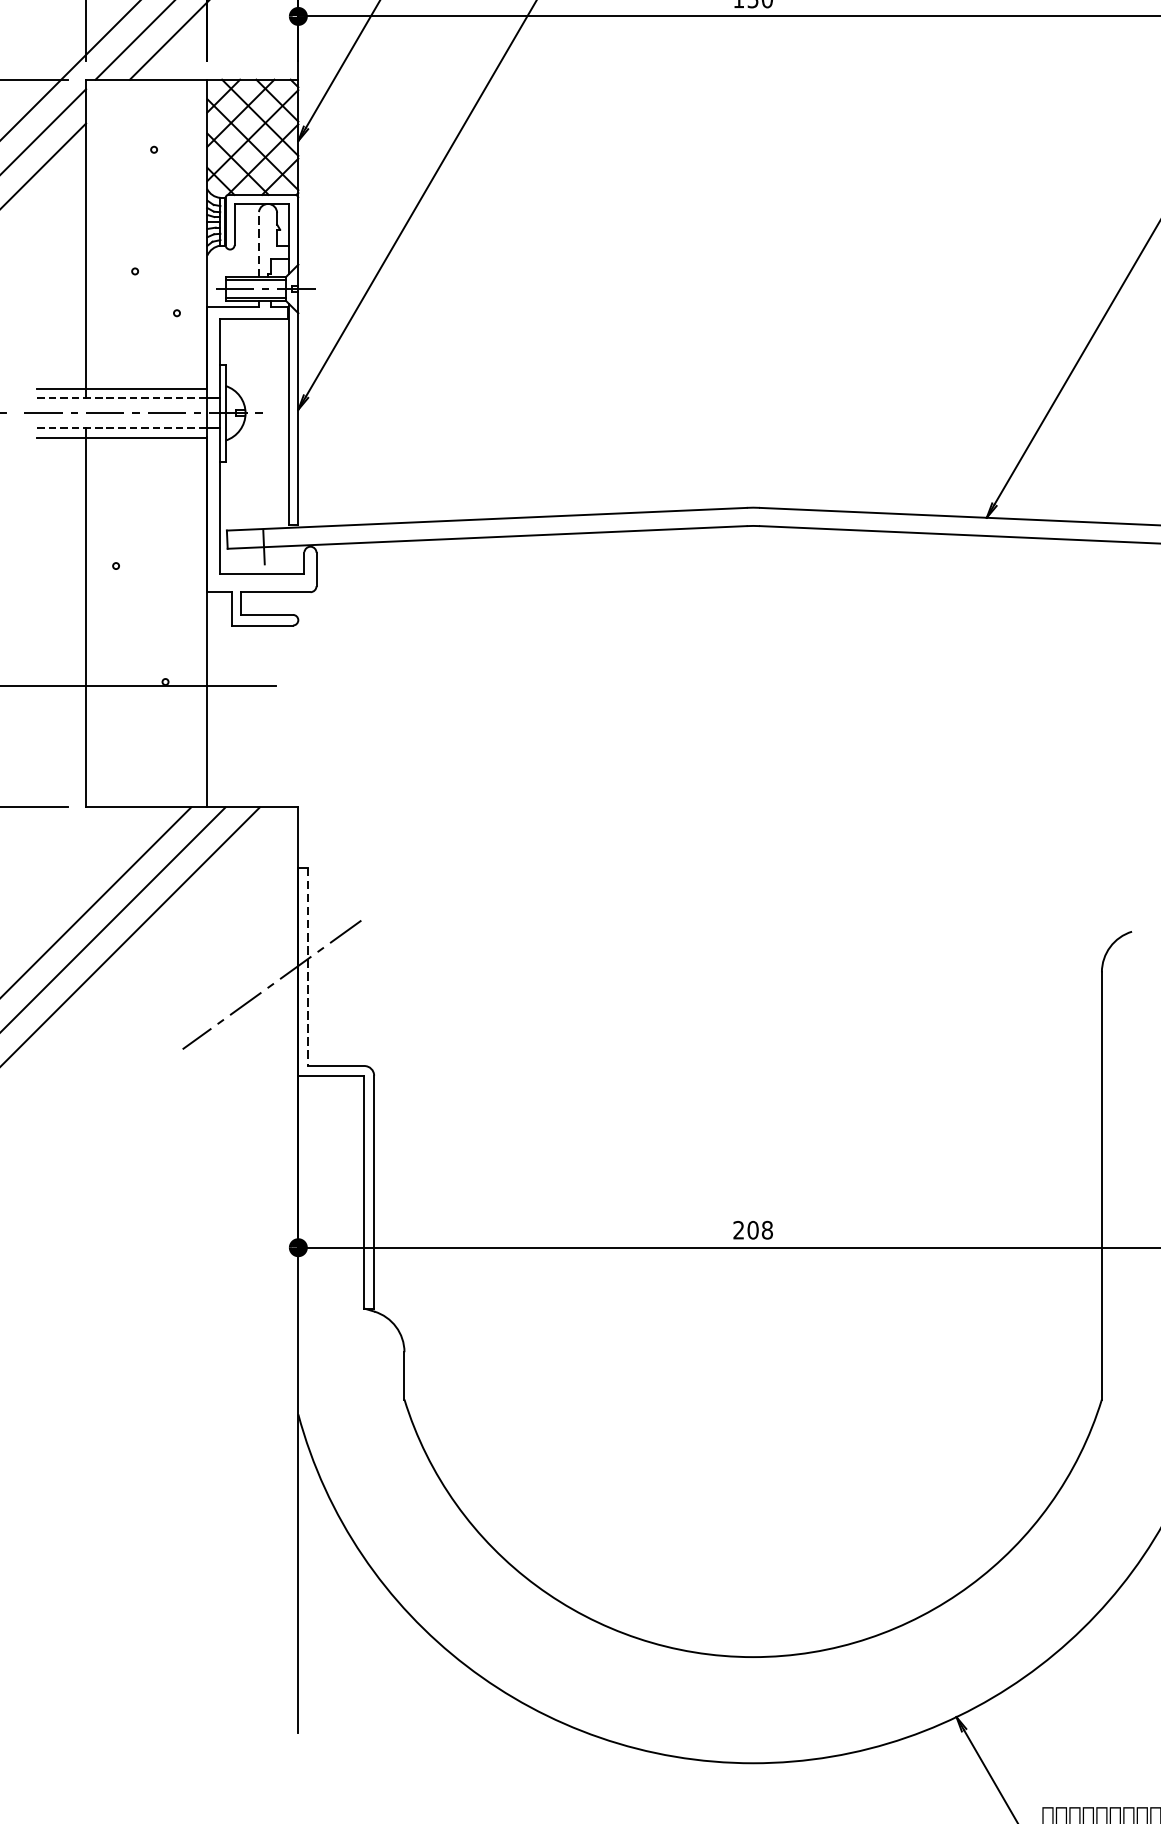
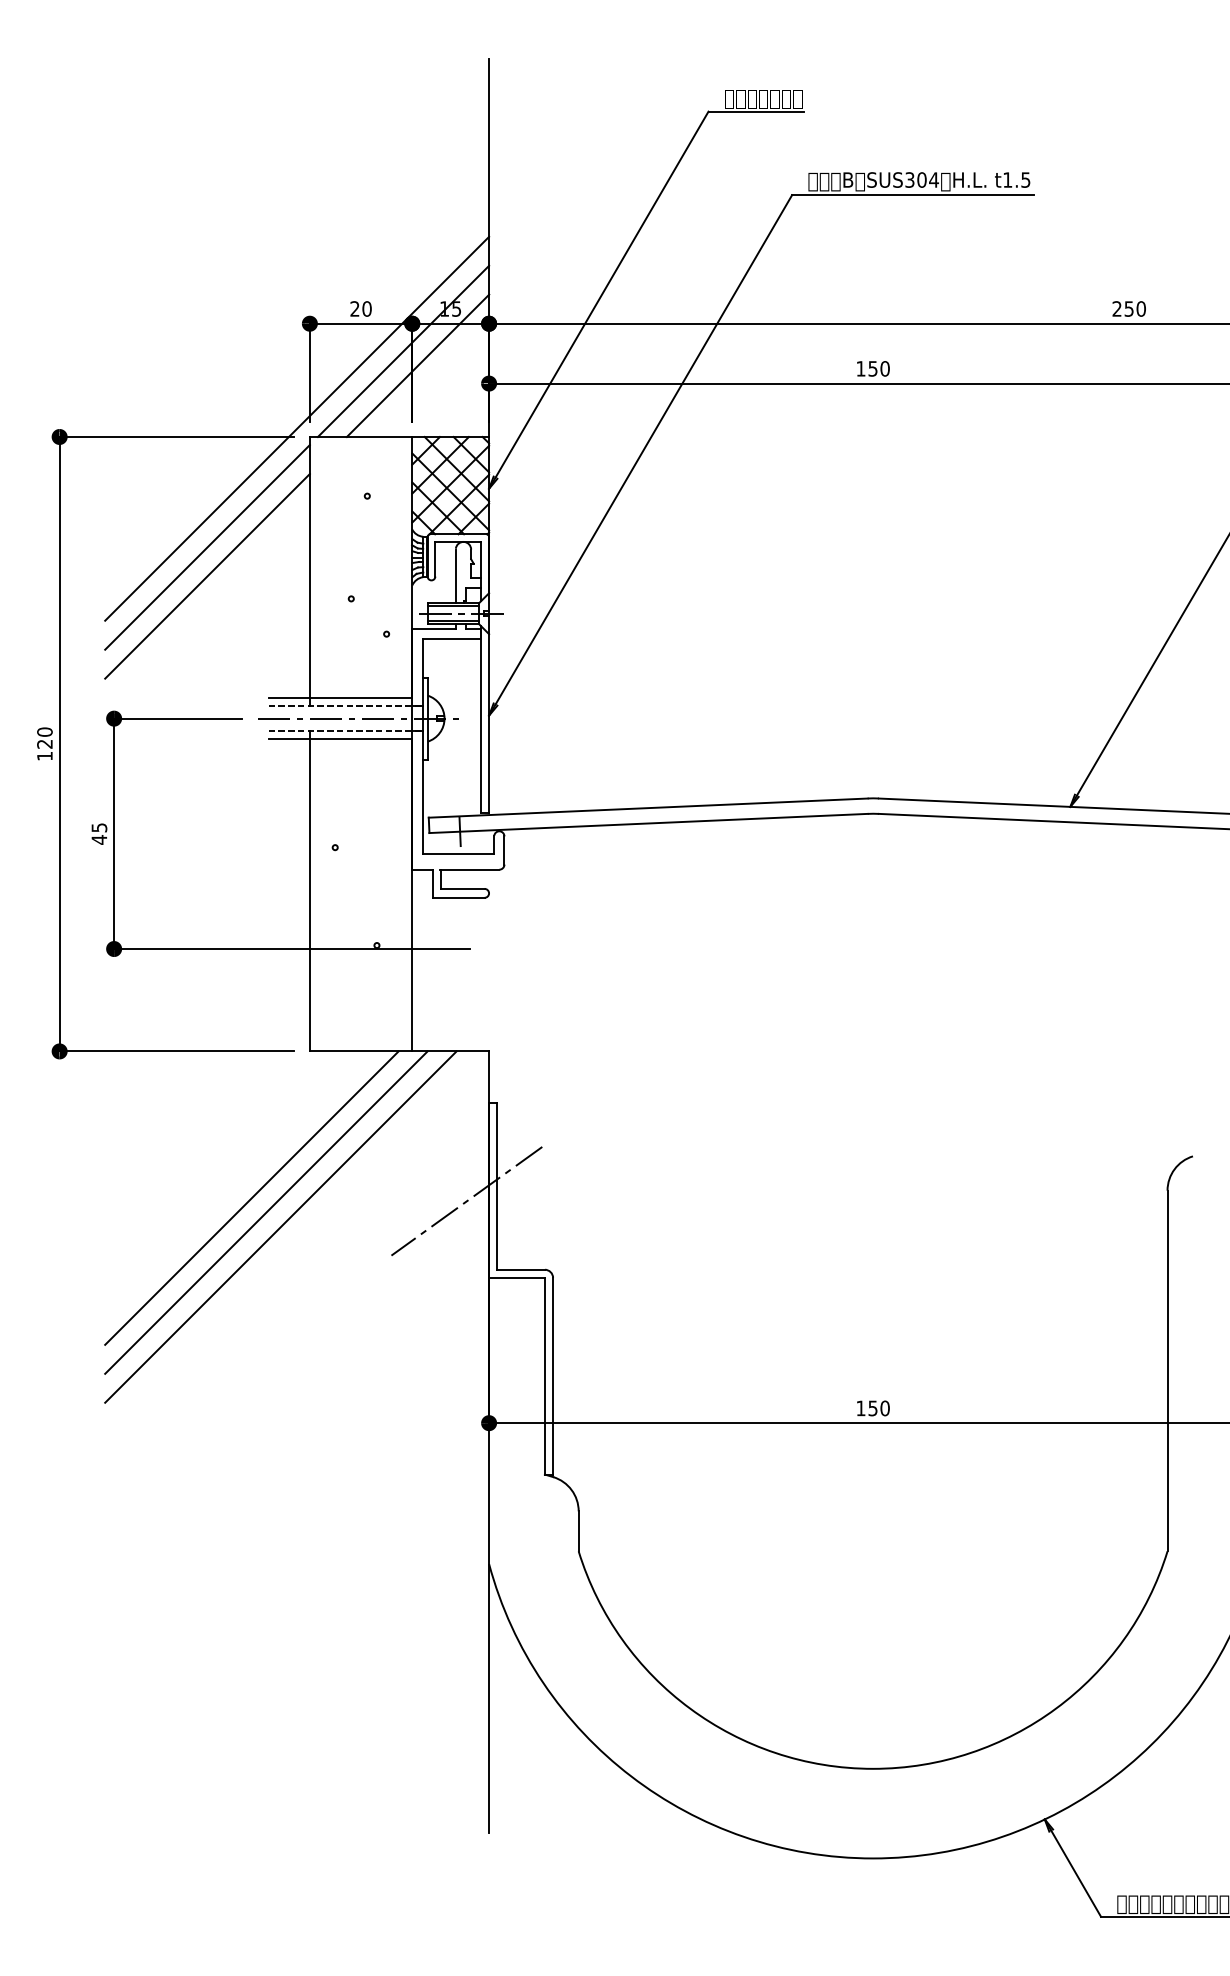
line: (258, 244) -> (455, 576), dashed -> solid
line: (308, 967) -> (497, 1186), dashed -> solid
text: (752, 1230) -> (872, 1408), 208 -> 150

